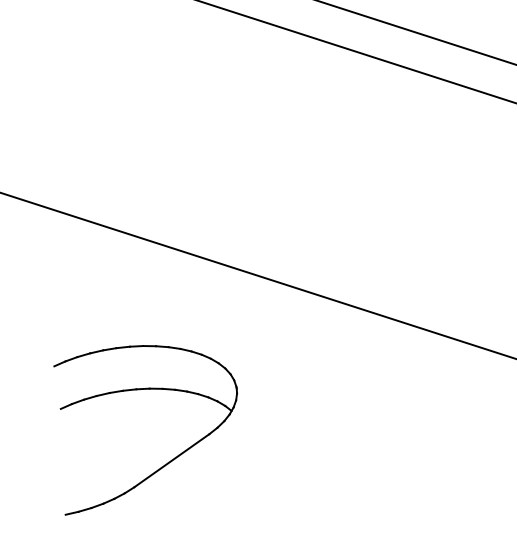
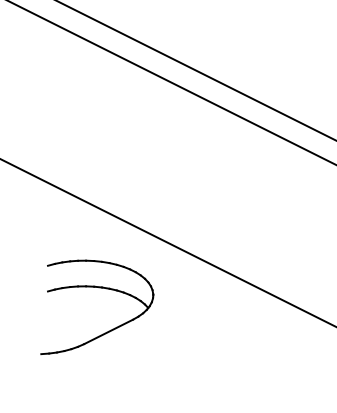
part: (145, 390) -> (99, 288), moved

